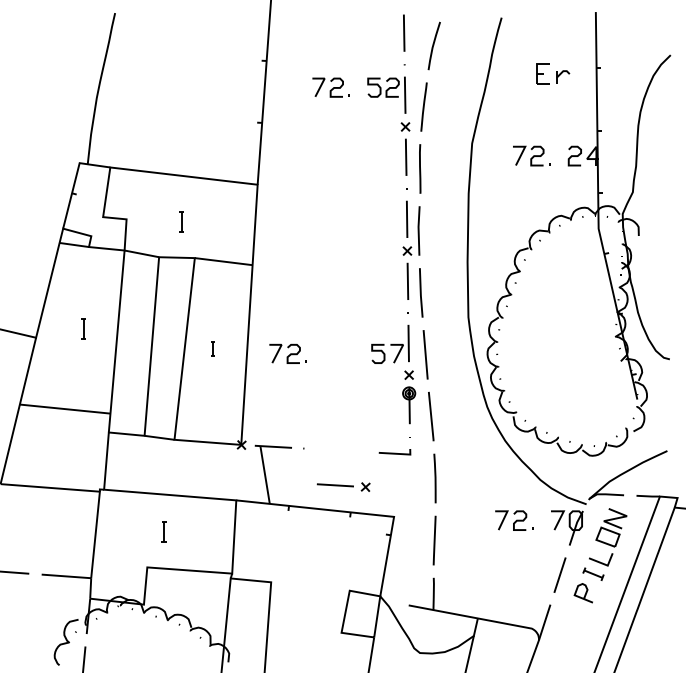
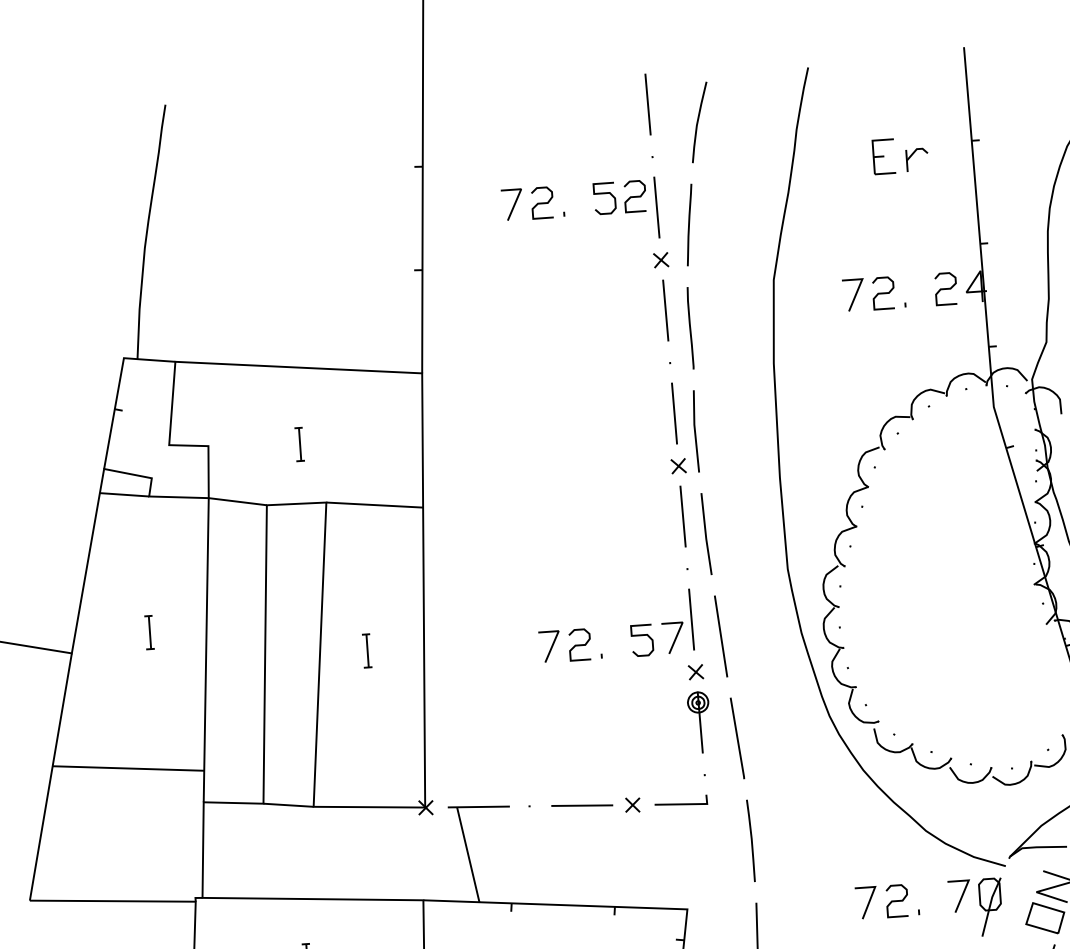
part: (212, 348) -> (366, 650), size x1.43
part: (287, 353) -> (569, 644), moved
part: (343, 486) -> (595, 806), moved

